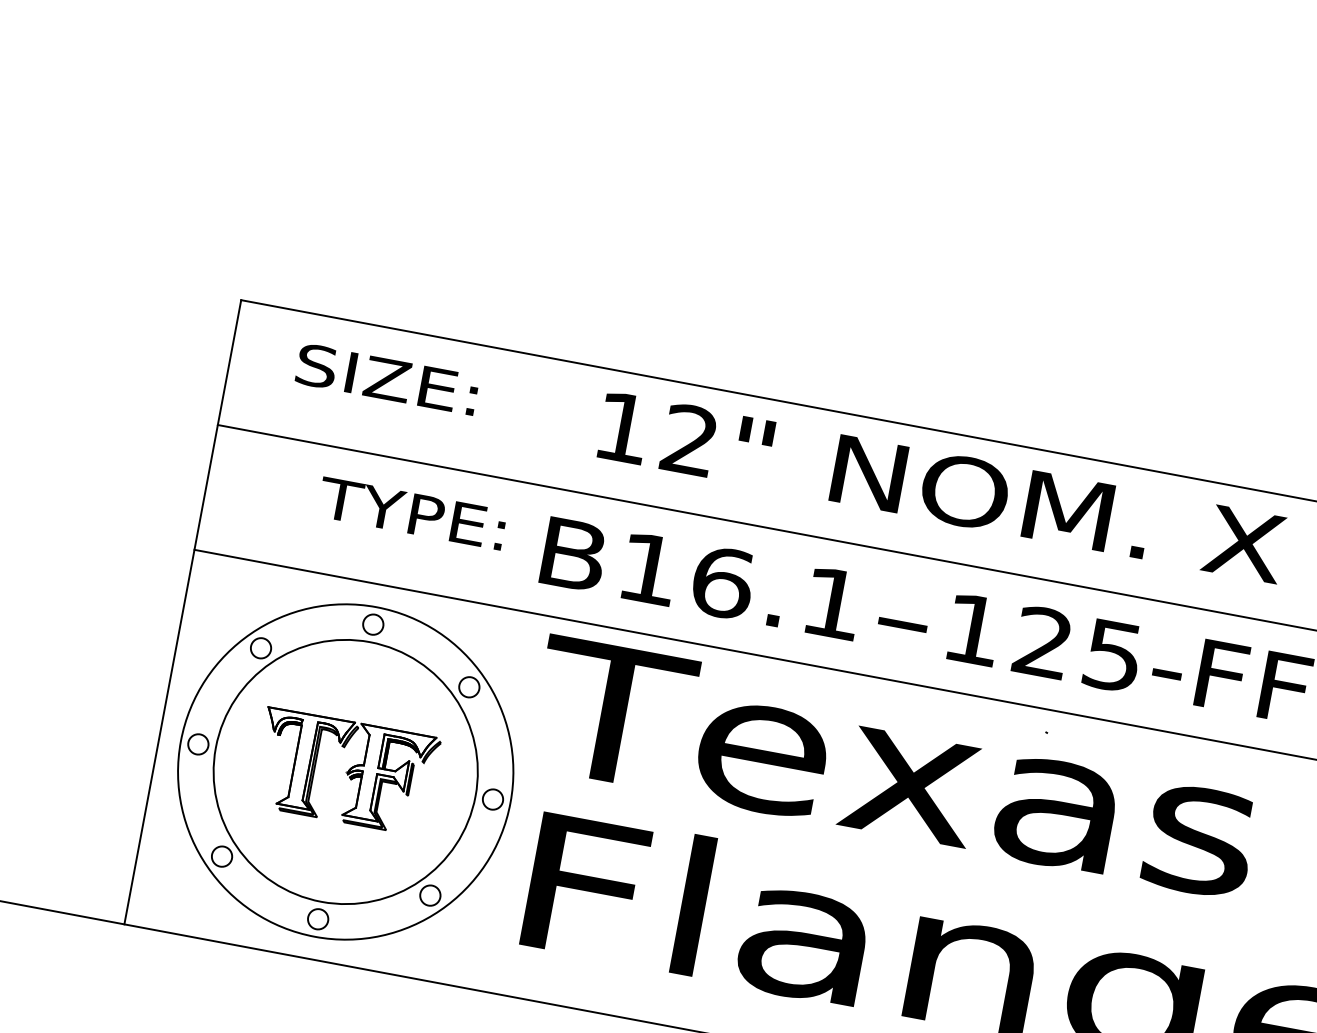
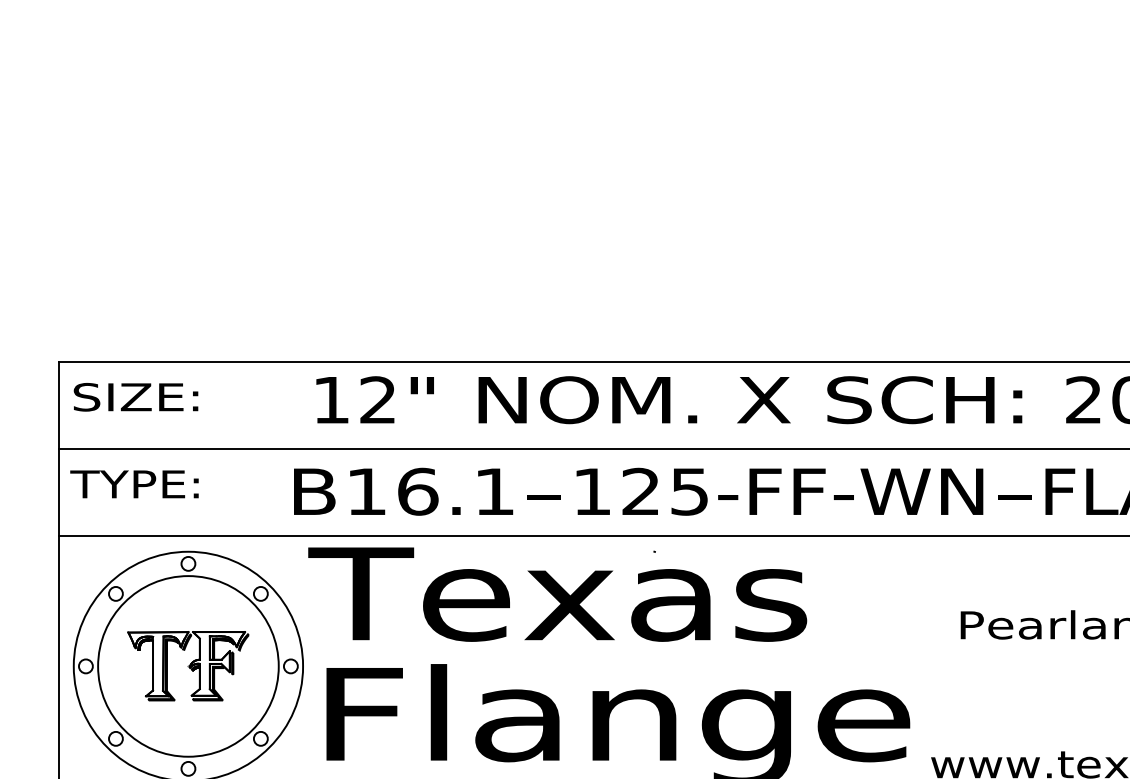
text: (386, 379) -> (135, 397), moved
text: (411, 513) -> (134, 484), moved

